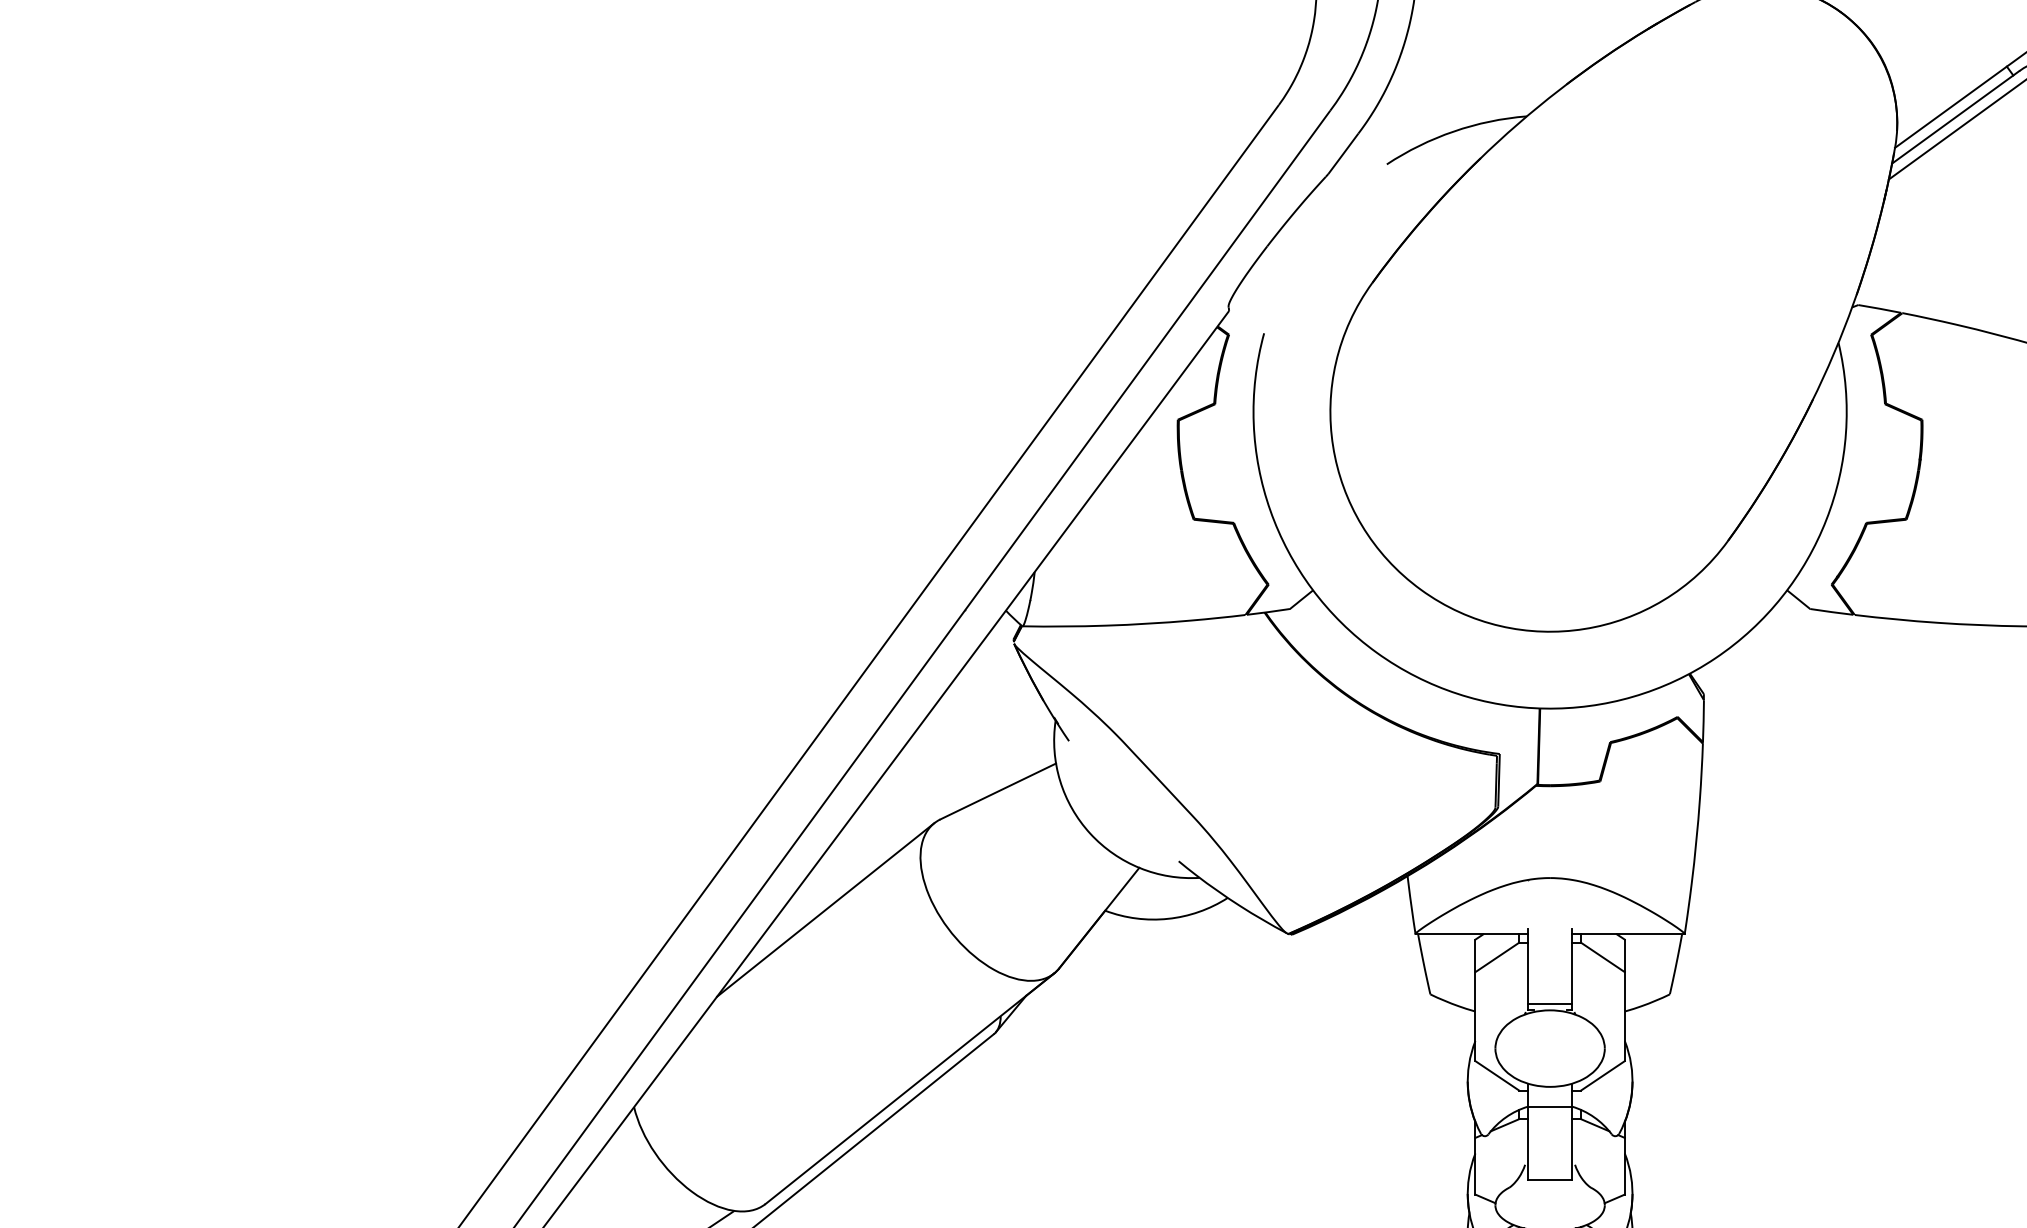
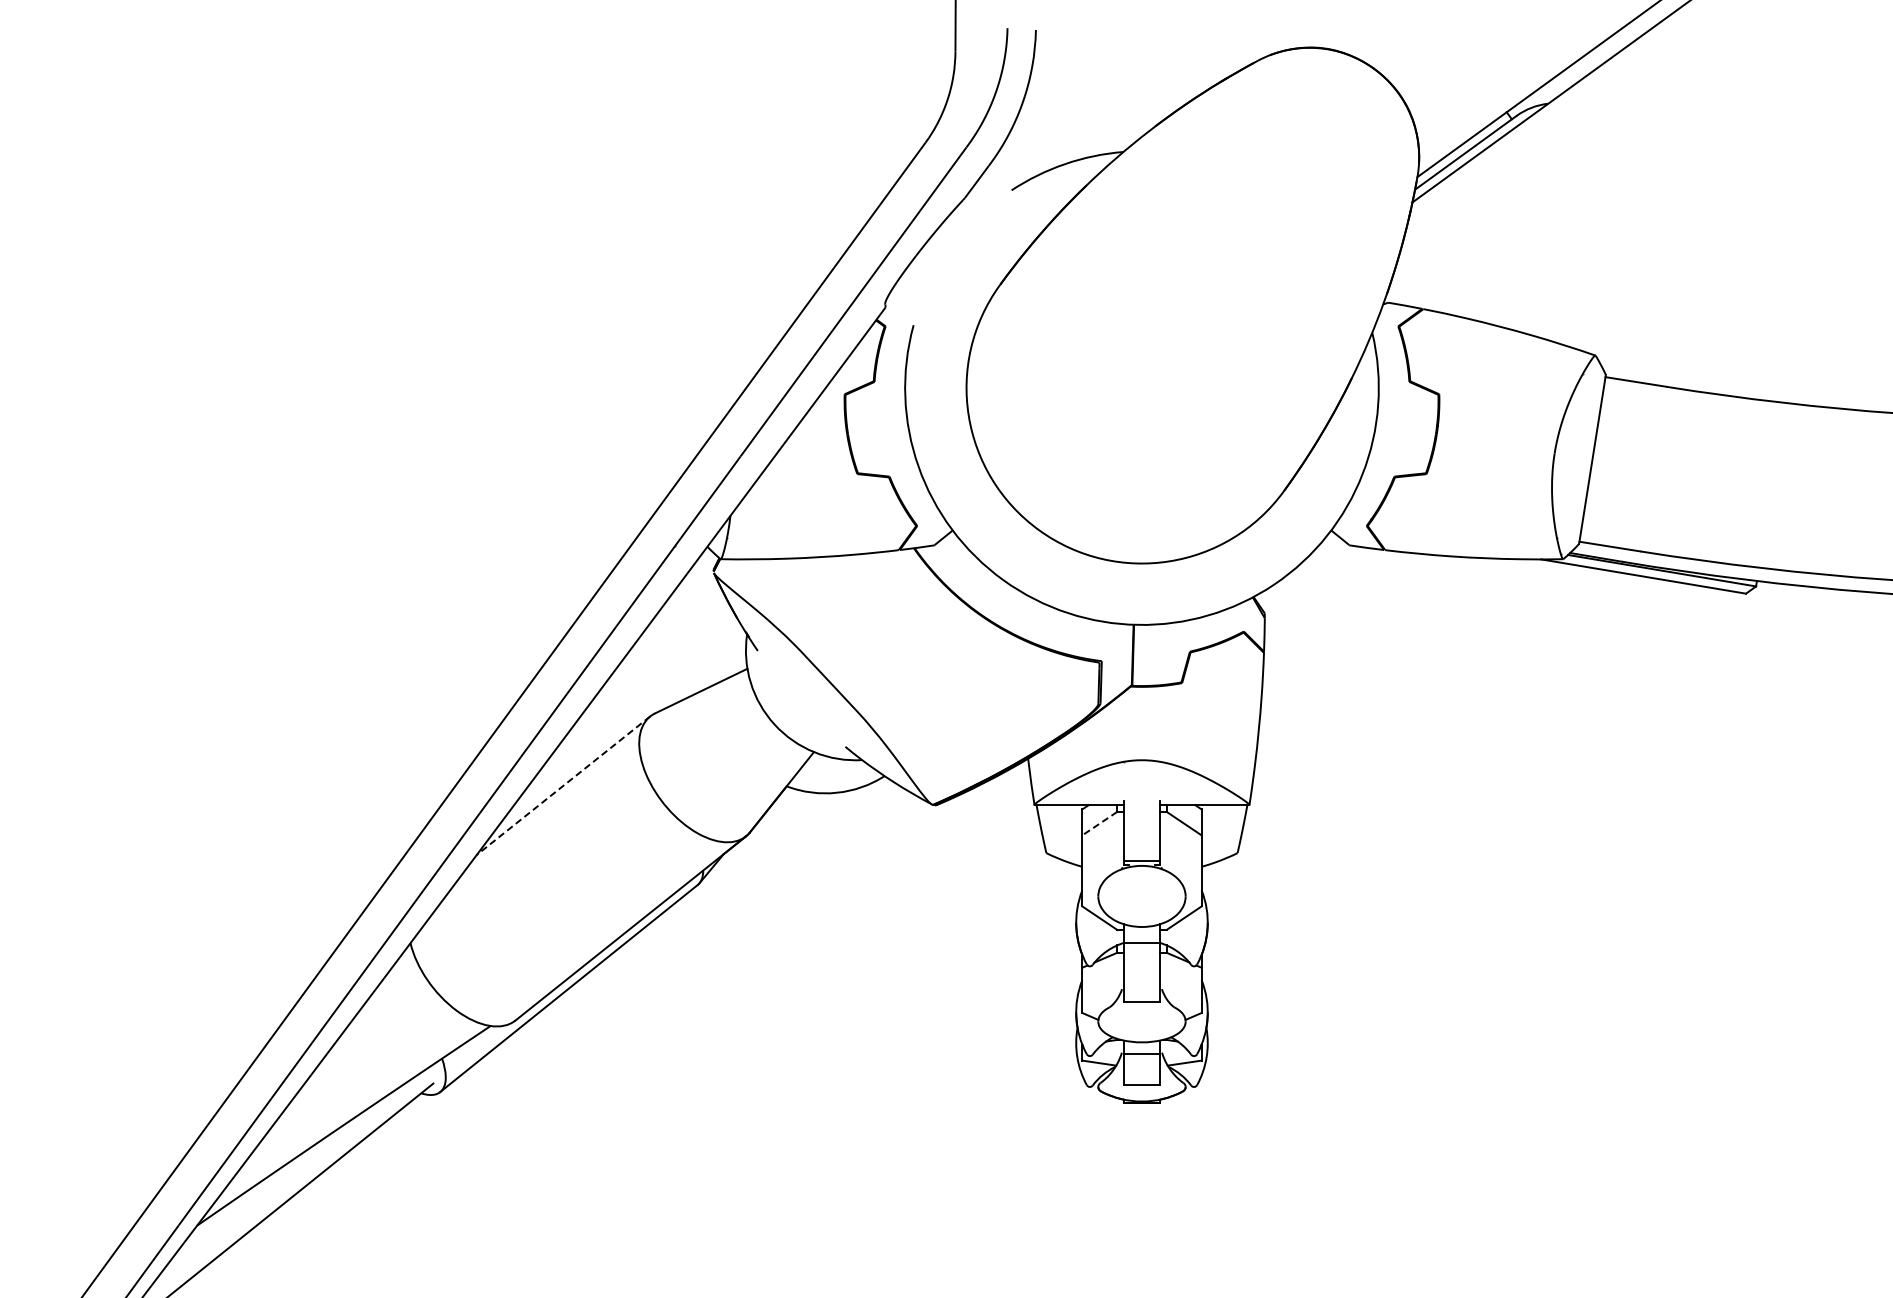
line: (825, 909) -> (563, 785), solid -> dashed
line: (1496, 957) -> (1099, 823), solid -> dashed

